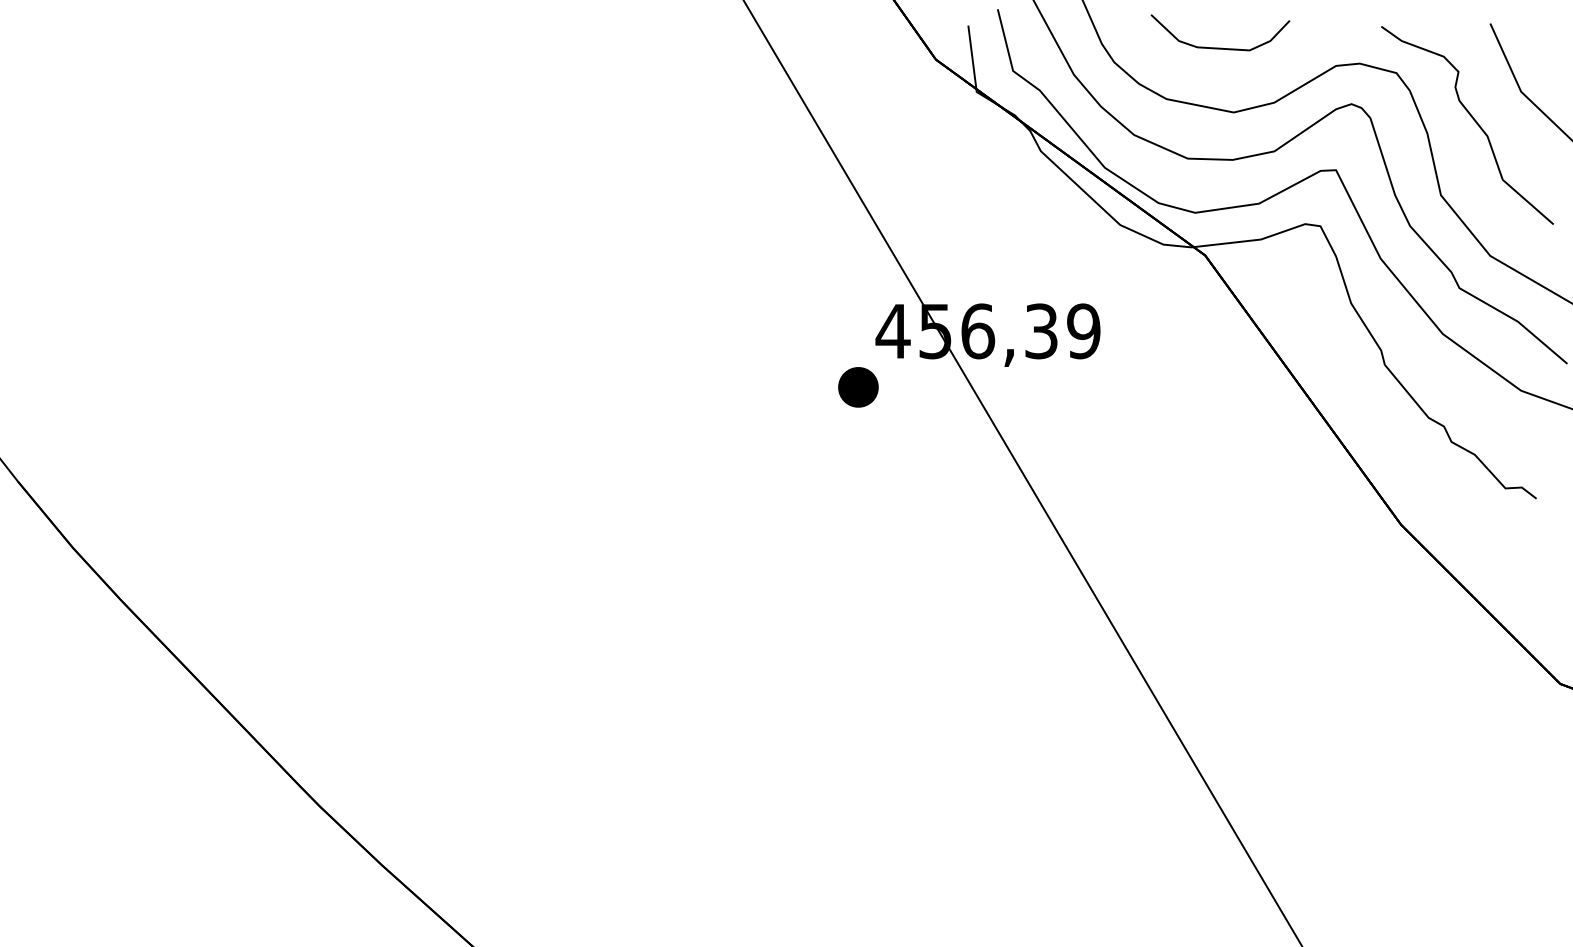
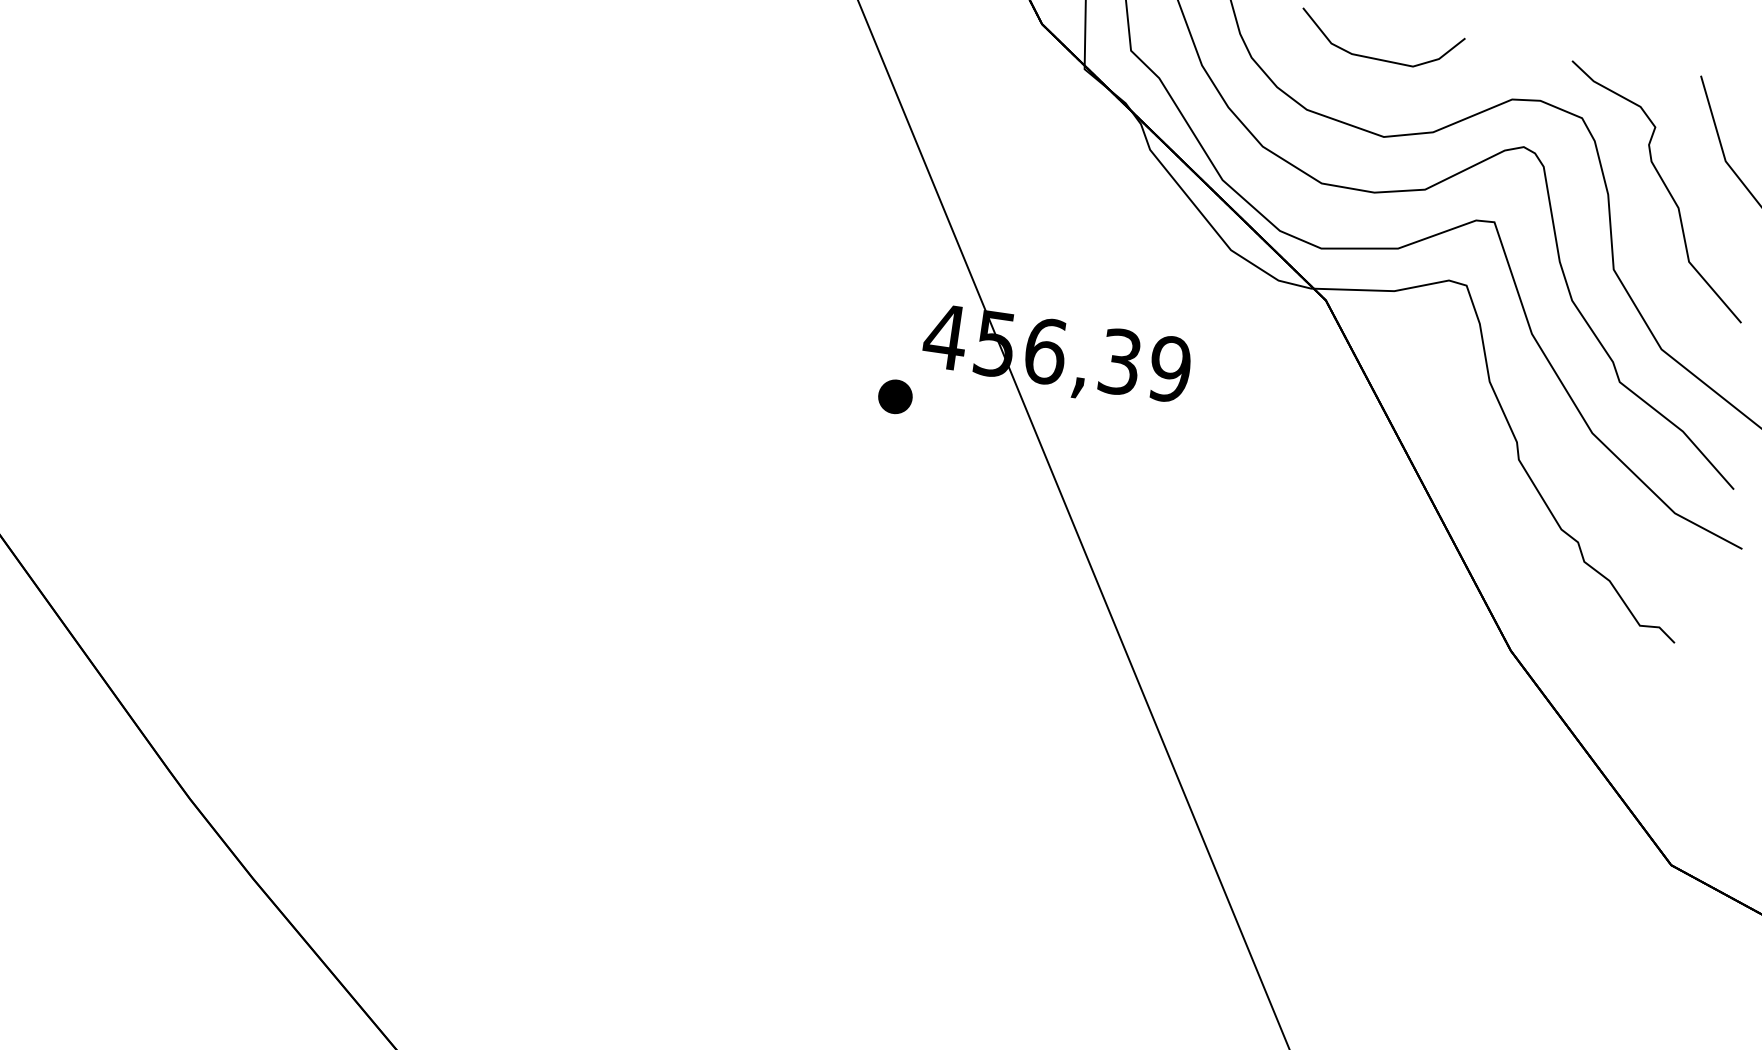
part: (858, 386) -> (895, 395), size x0.71

